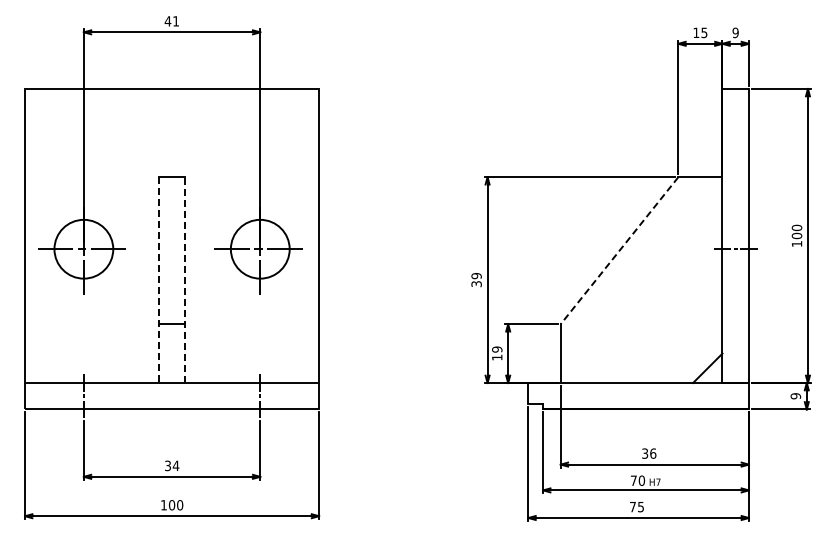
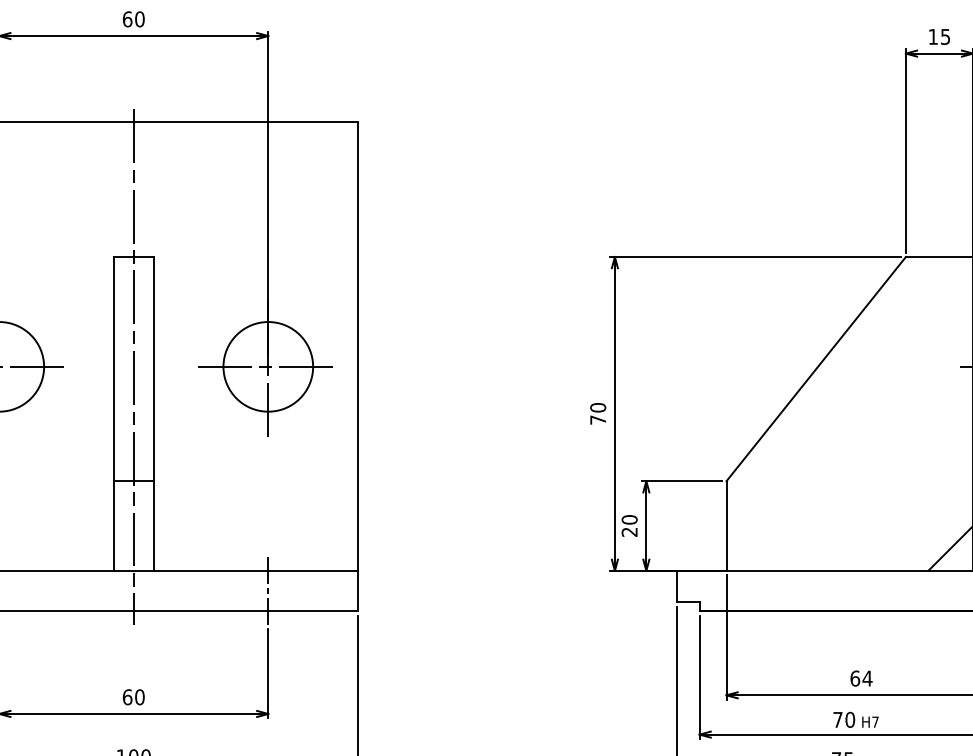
text: (171, 21) -> (132, 19), 41 -> 60
line: (172, 249) -> (134, 367), added
line: (619, 251) -> (816, 370), dashed -> solid
line: (158, 280) -> (113, 414), dashed -> solid
line: (185, 280) -> (154, 414), dashed -> solid
text: (476, 280) -> (598, 414), 39 -> 70
text: (497, 353) -> (630, 525), 19 -> 20
text: (649, 453) -> (861, 678), 36 -> 64
text: (172, 465) -> (134, 696), 34 -> 60

